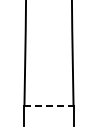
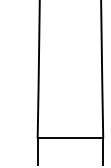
line: (48, 106) -> (69, 138), dashed -> solid

